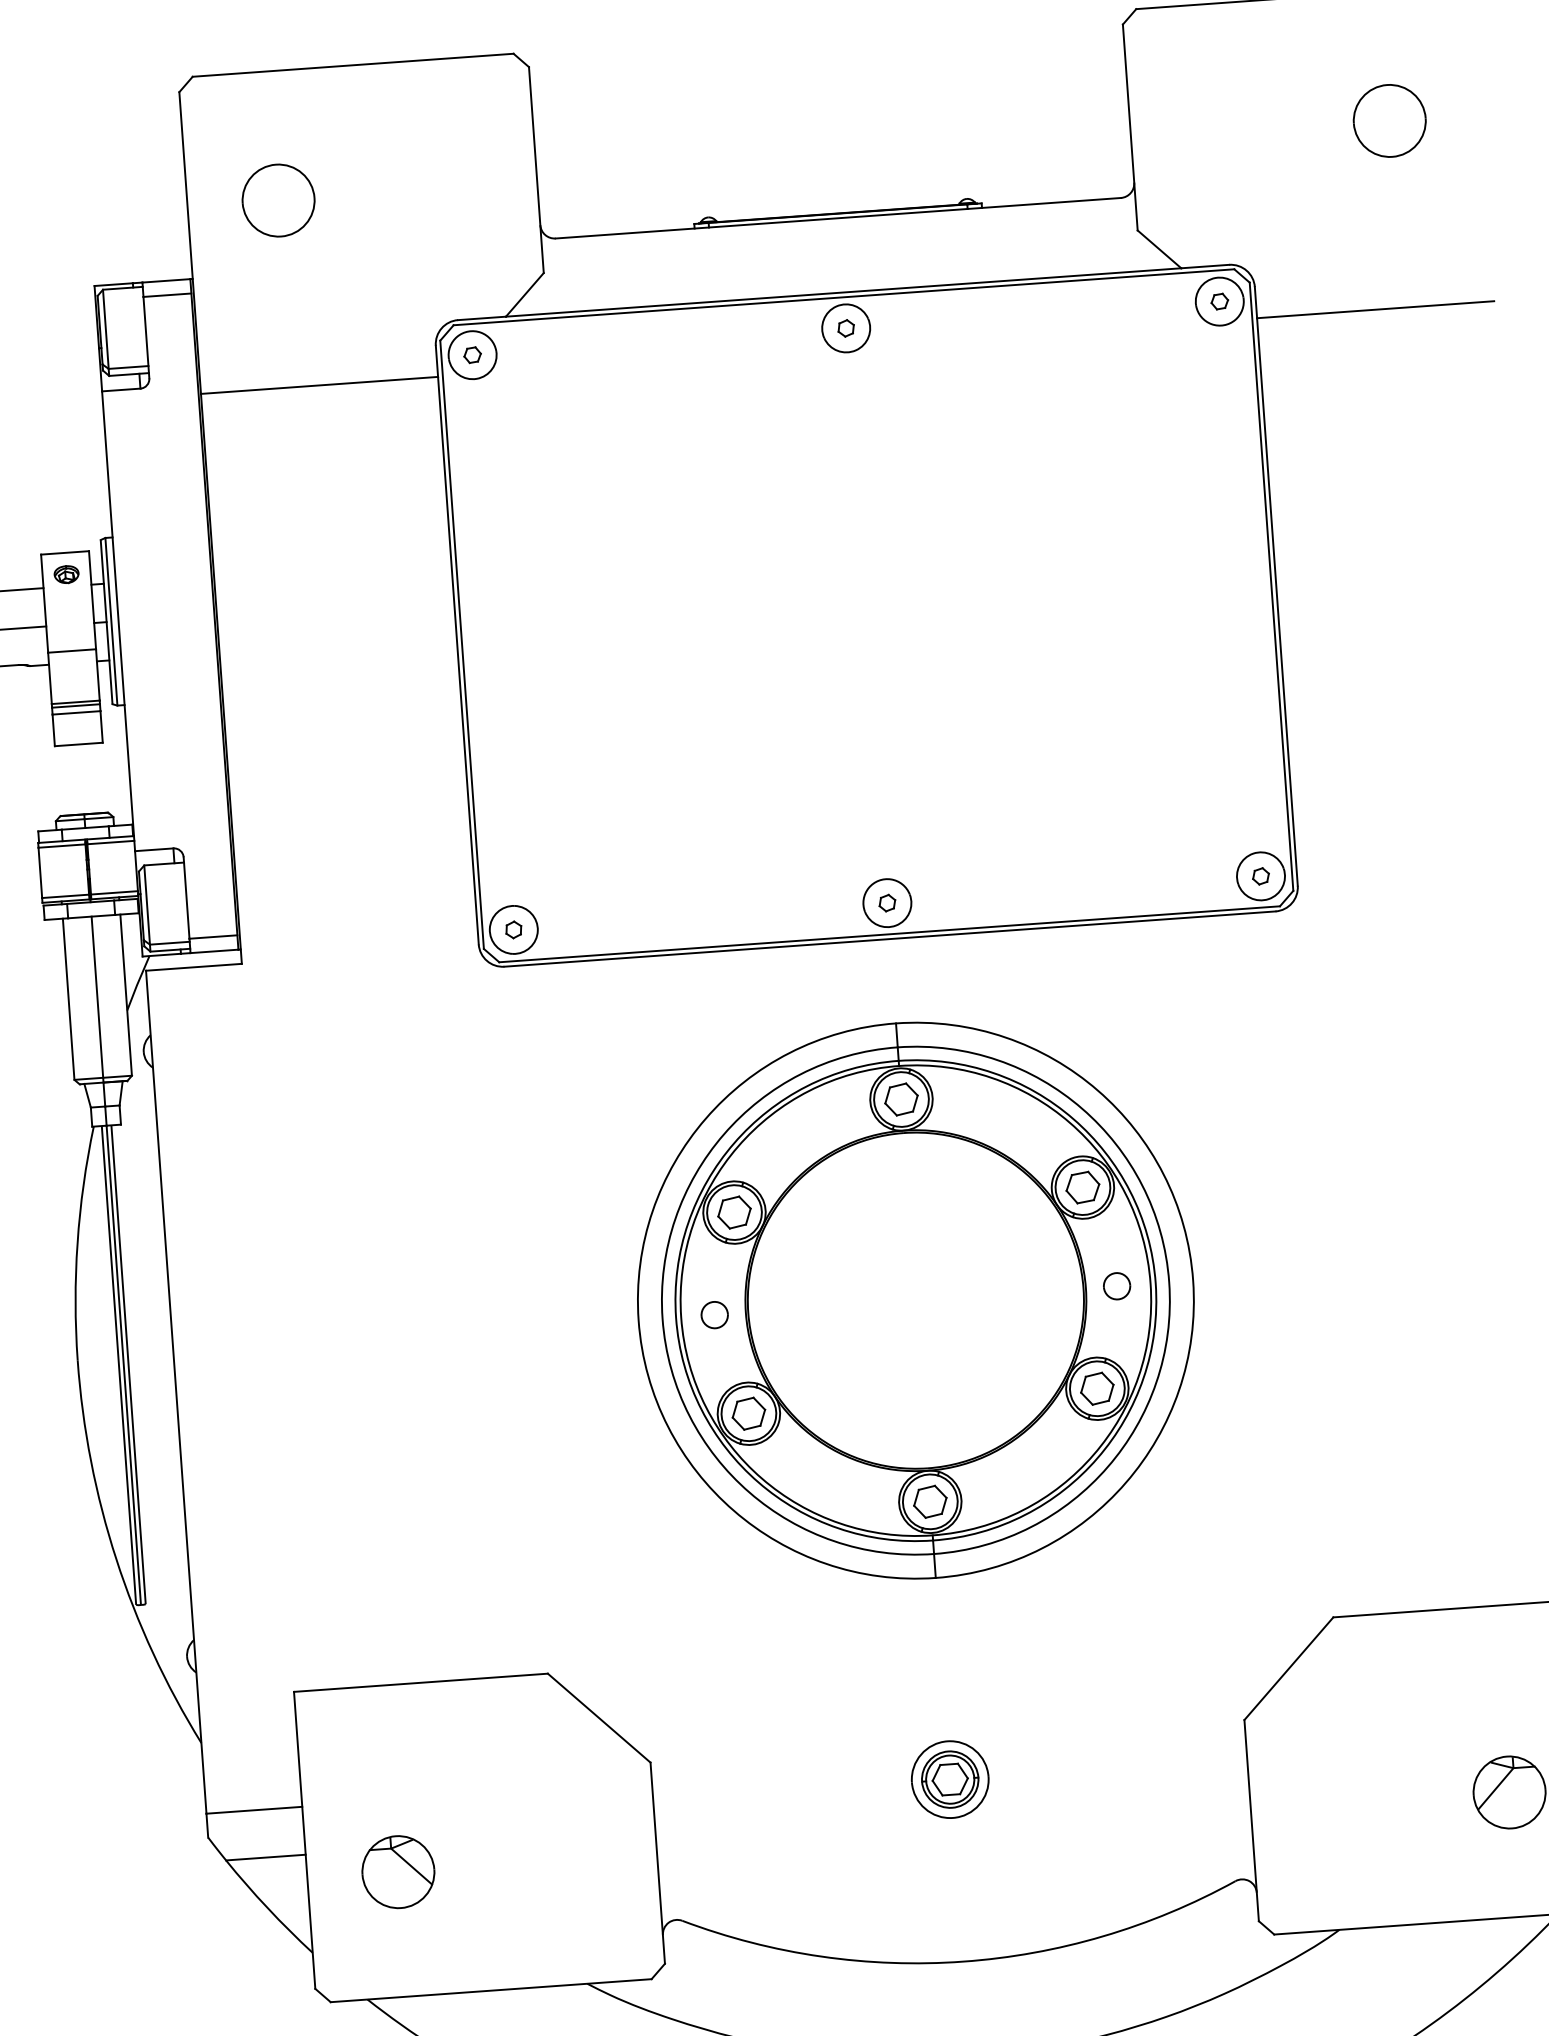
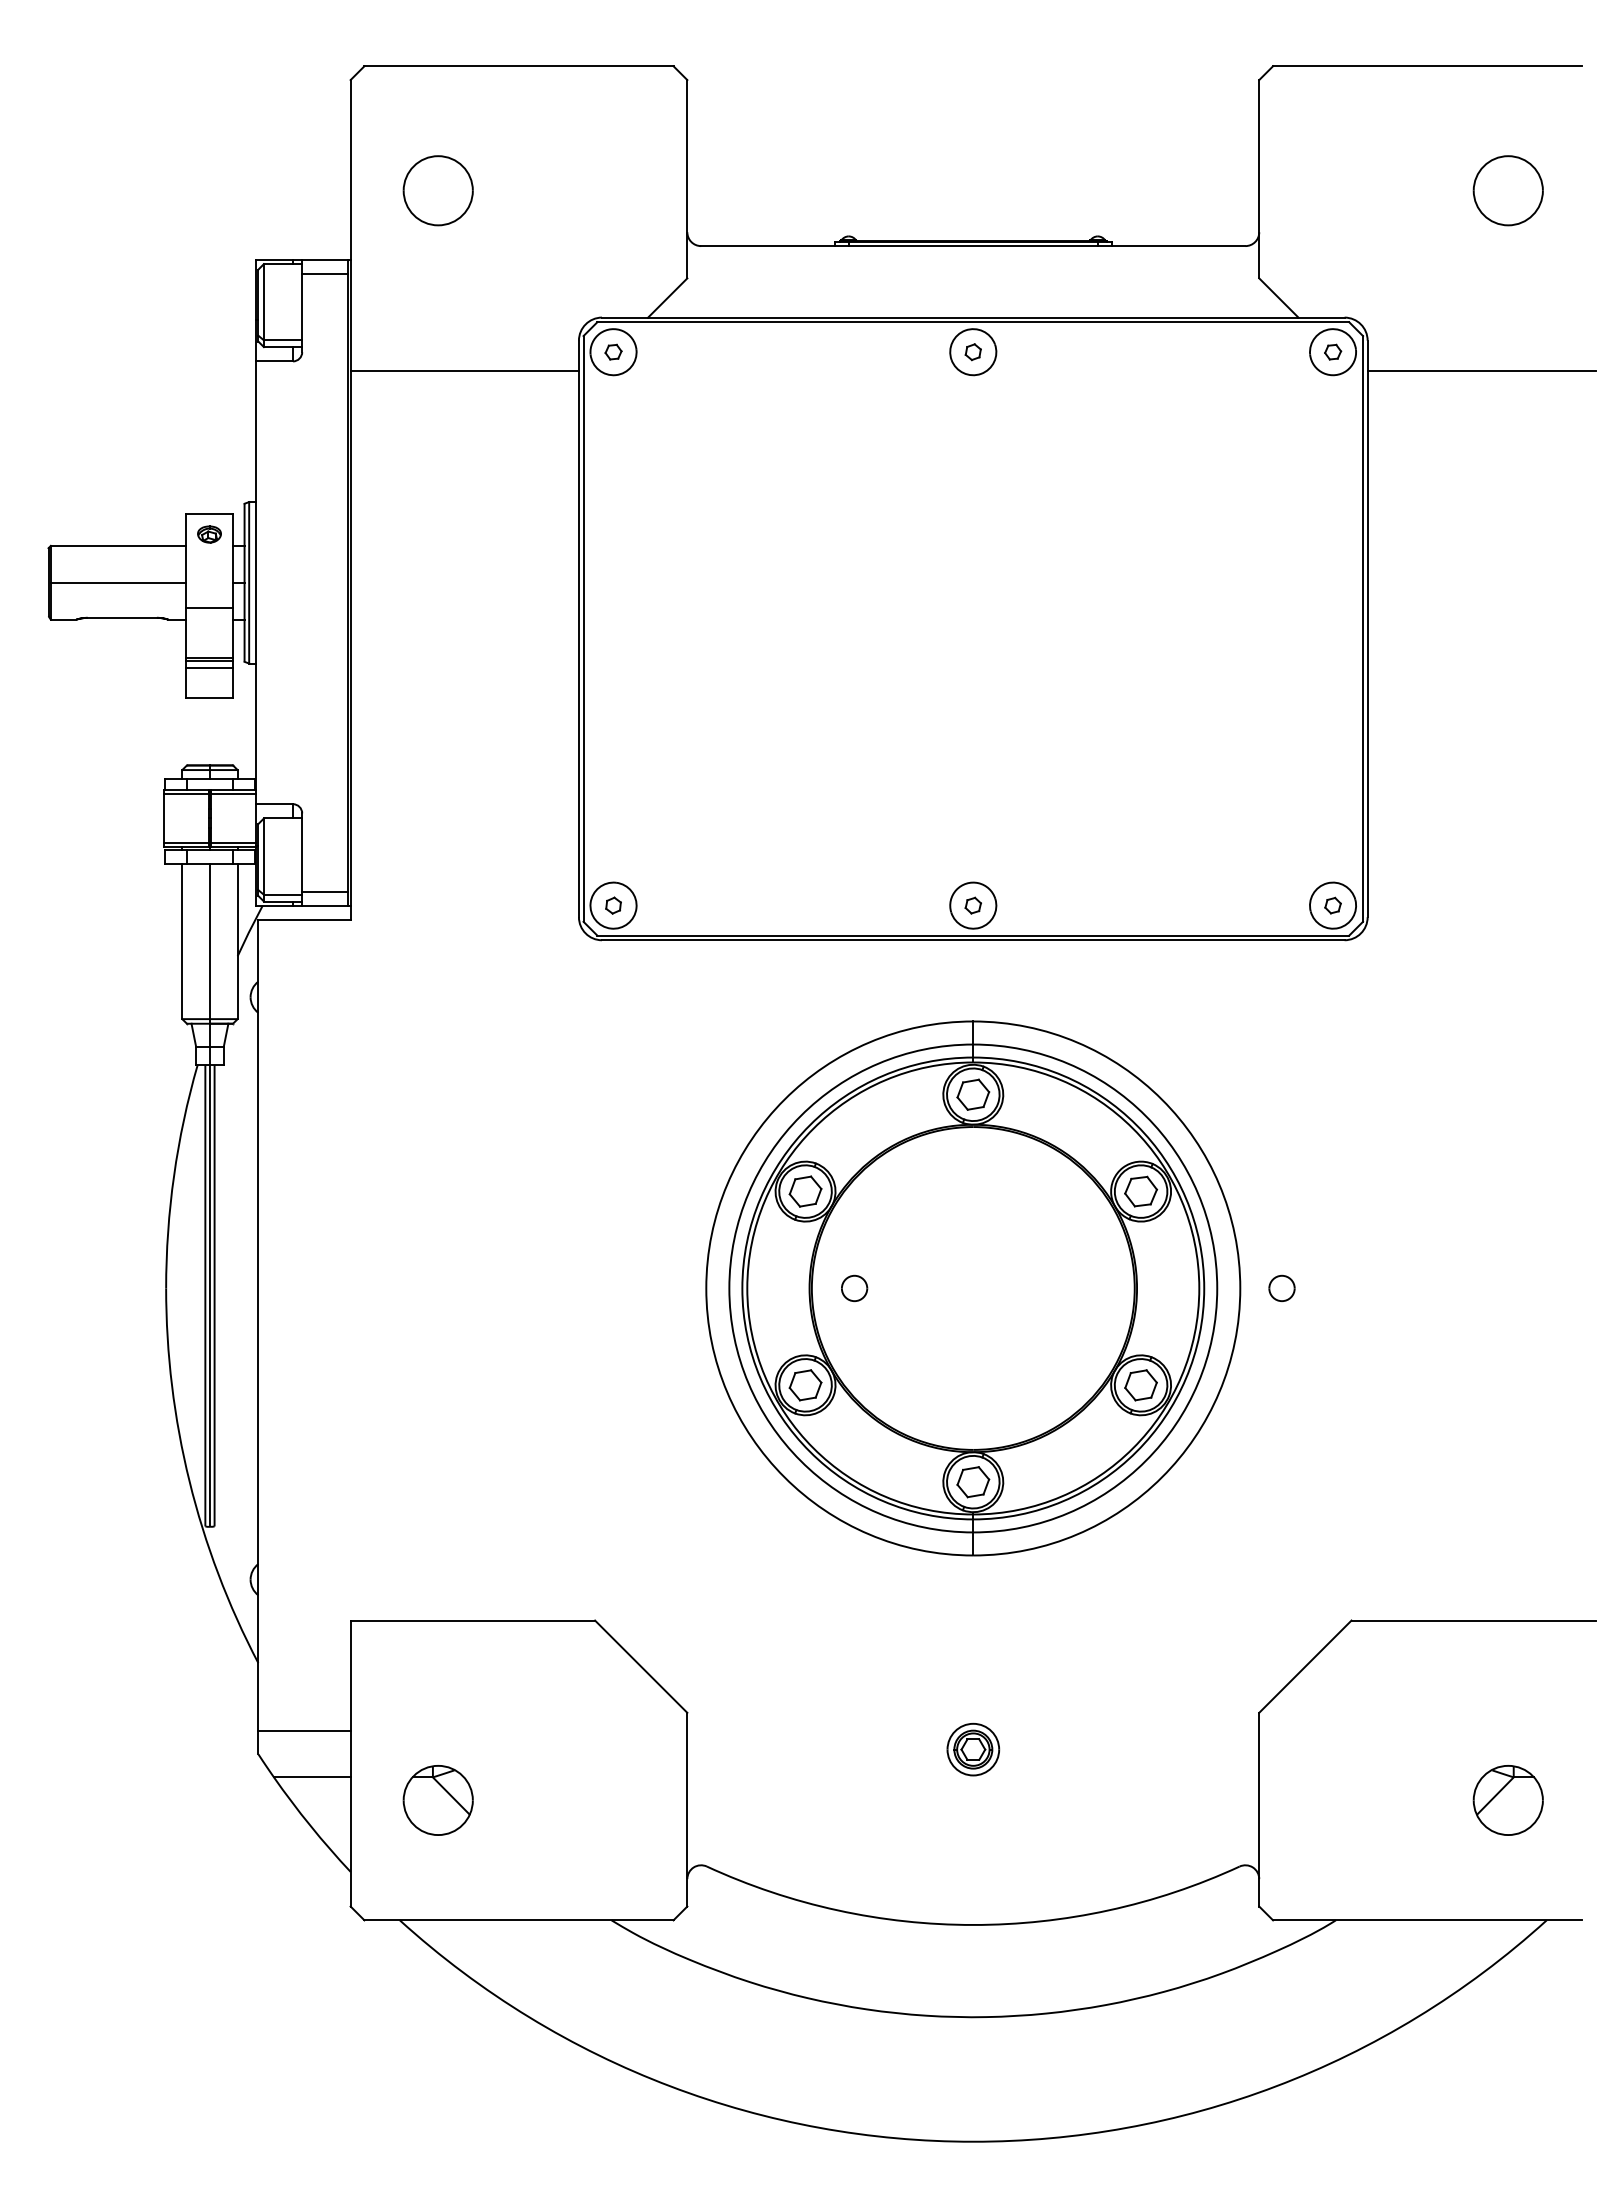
part: (1116, 1285) -> (1281, 1287), moved
part: (714, 1315) -> (854, 1288), moved
part: (950, 1779) -> (973, 1749), size x0.7

